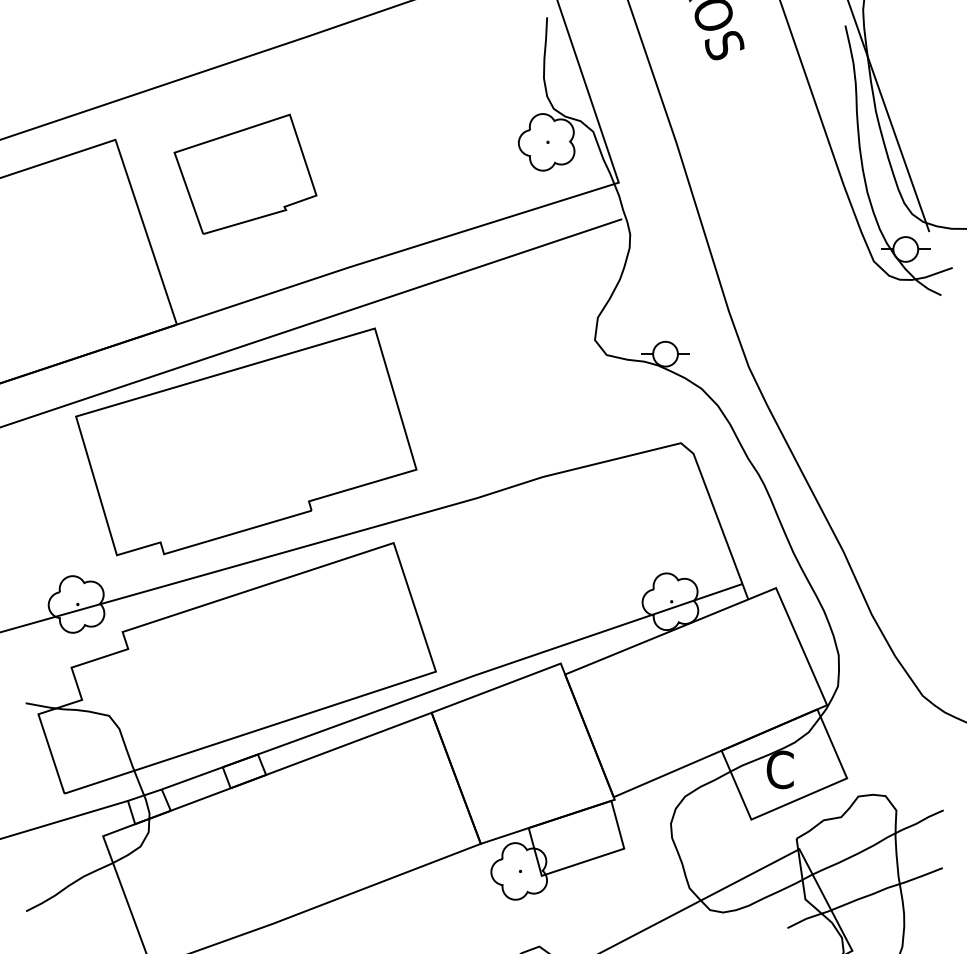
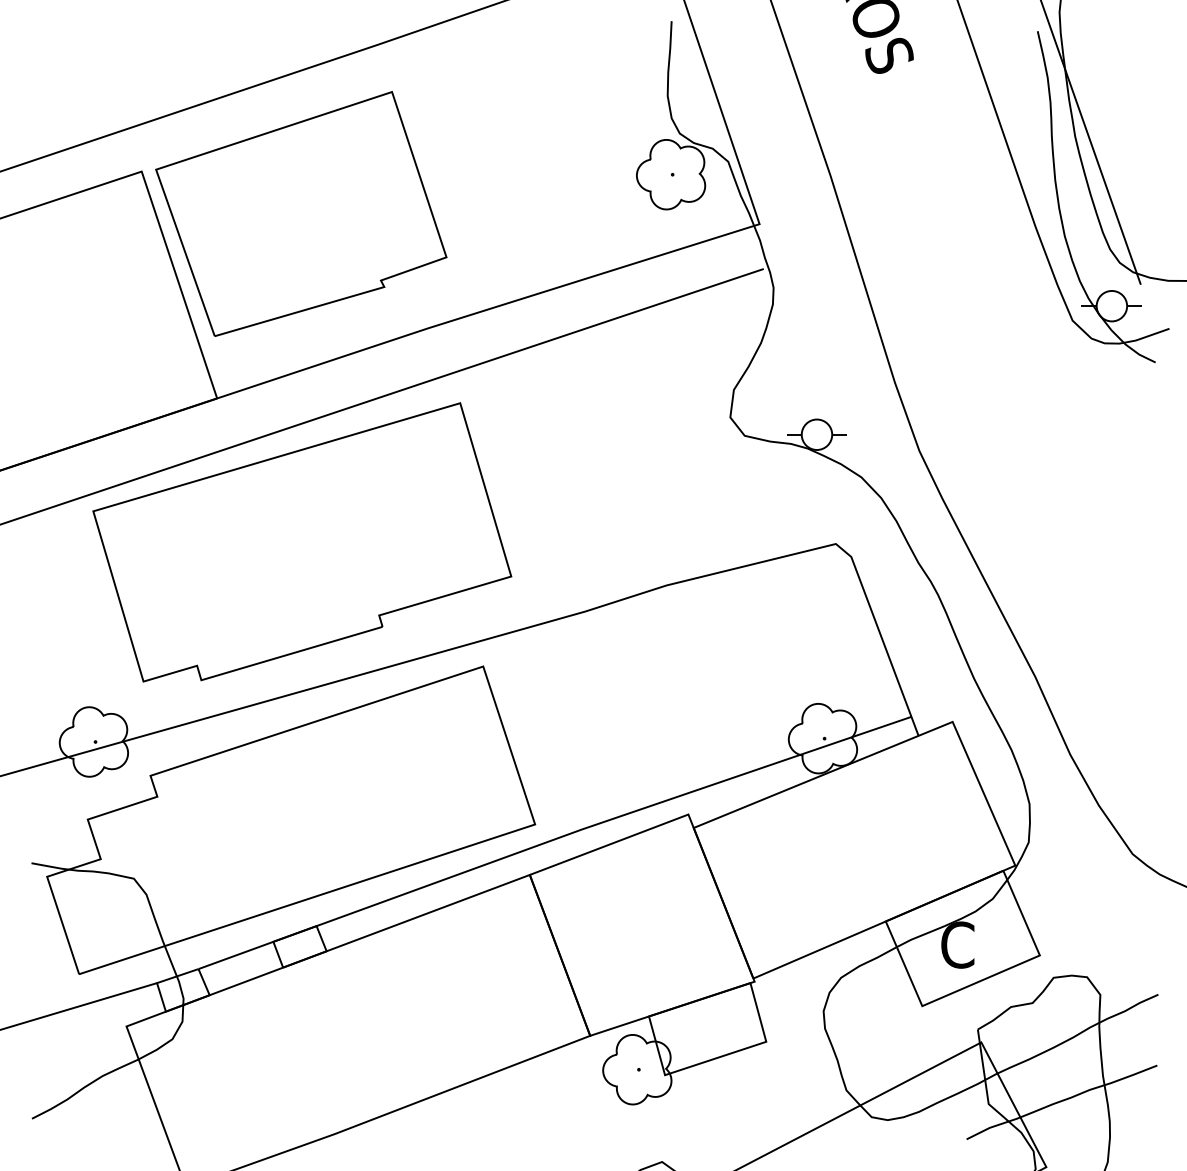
part: (245, 173) -> (301, 213), size x1.67

